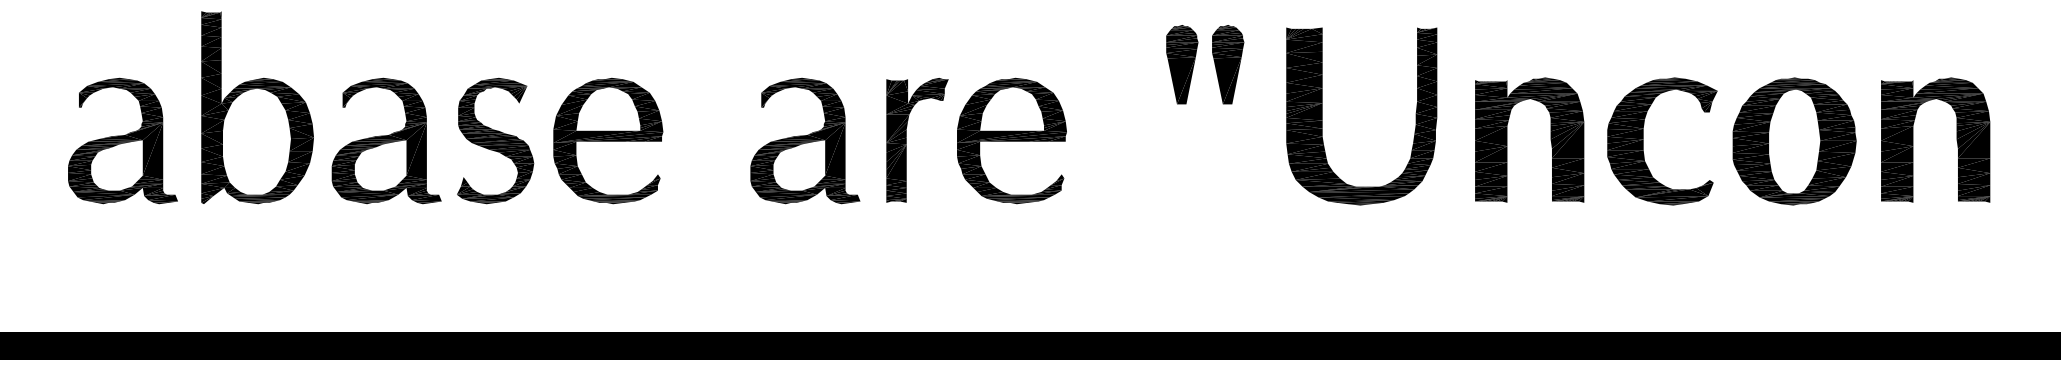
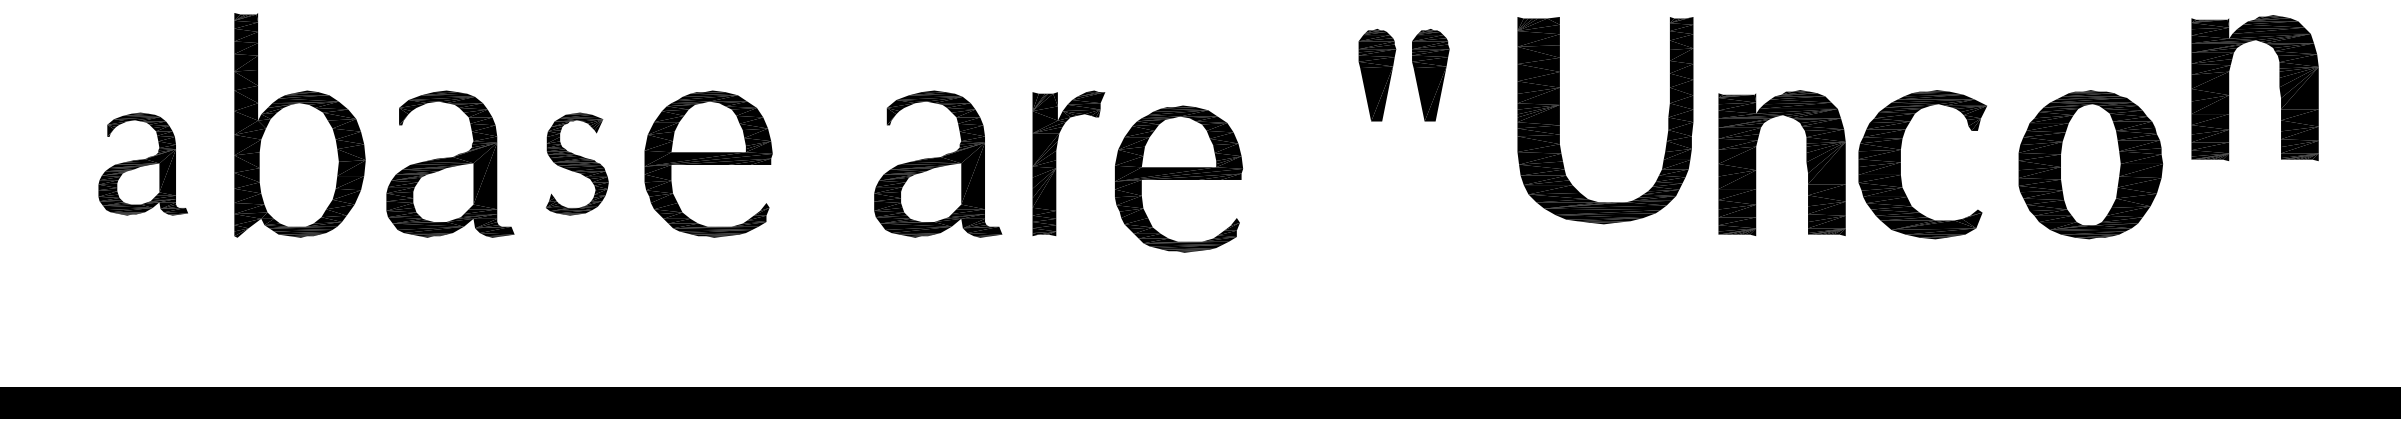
part: (1322, 116) -> (1559, 120), moved
part: (1913, 139) -> (2229, 87), moved
part: (123, 140) -> (143, 163), size x0.7
part: (495, 140) -> (577, 163), size x0.7
part: (1012, 140) -> (1179, 178), moved
part: (1643, 141) -> (1900, 164), moved

